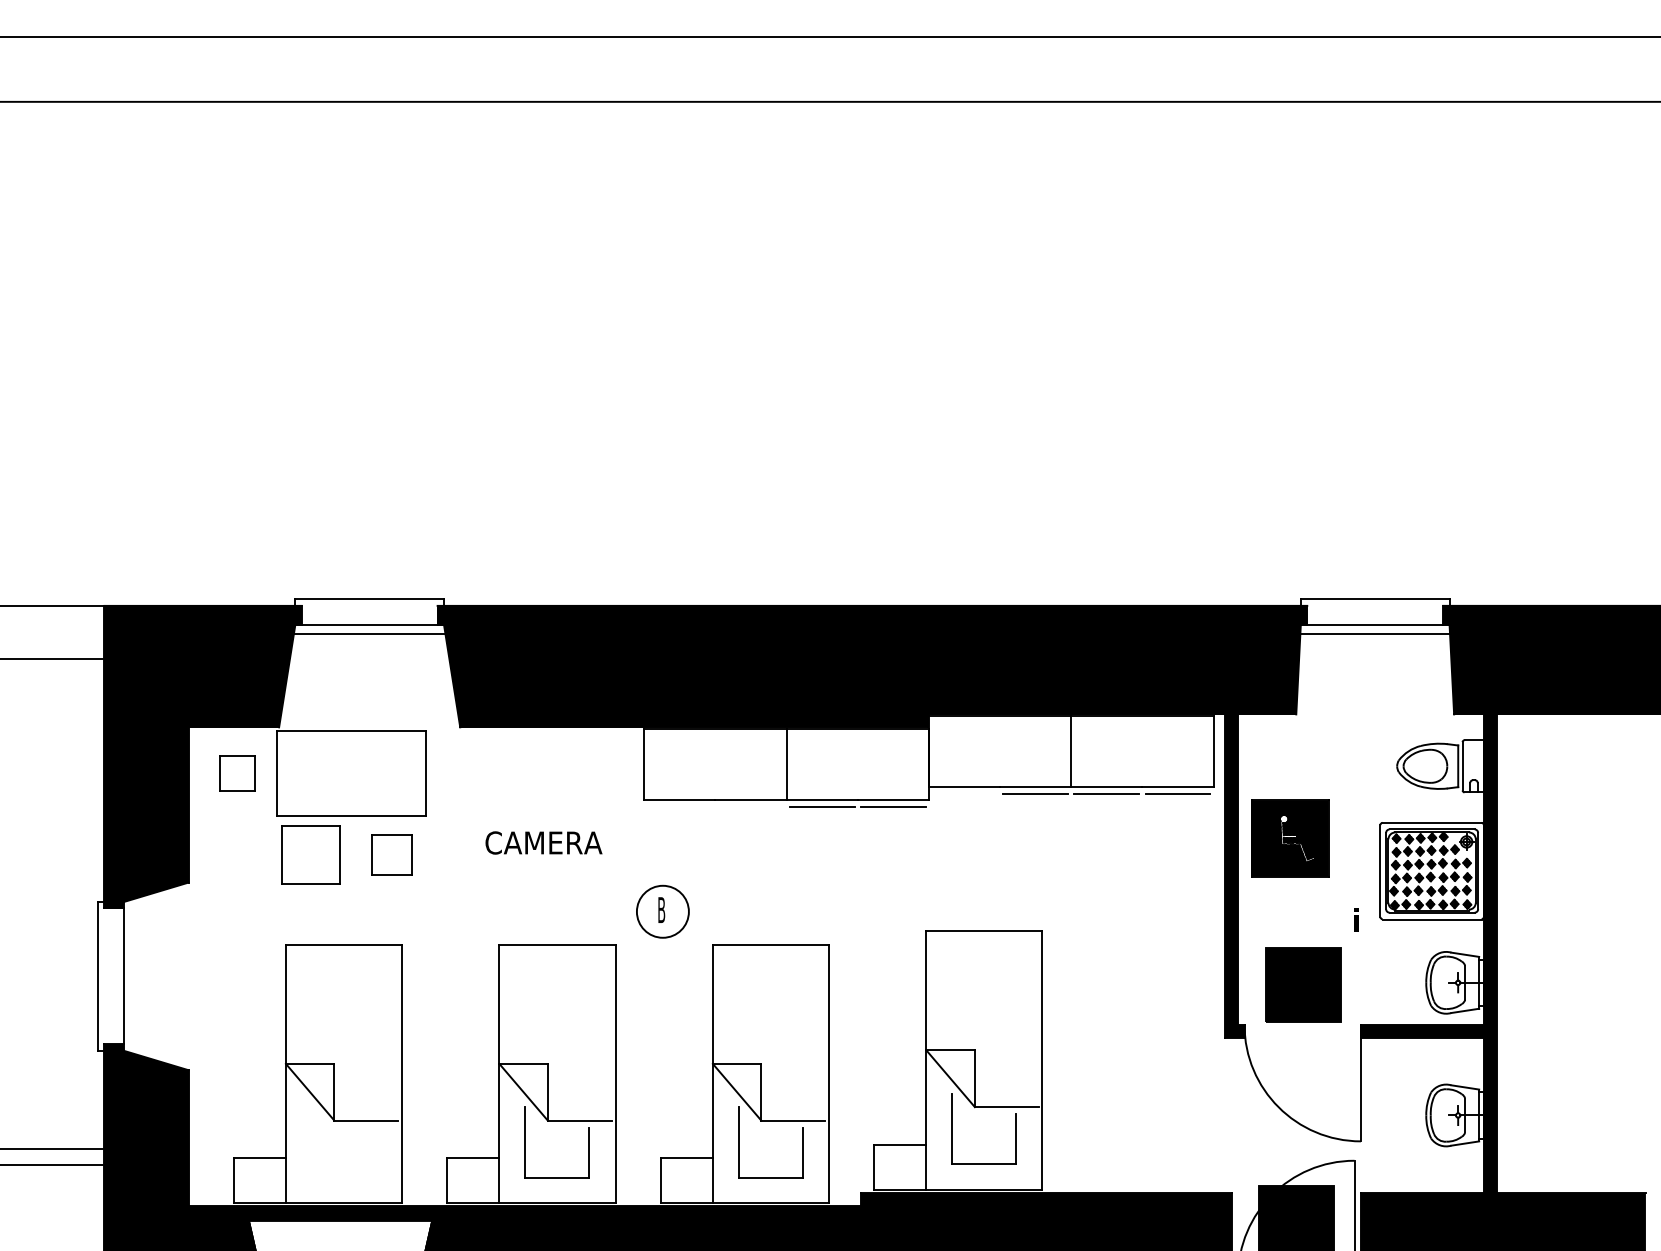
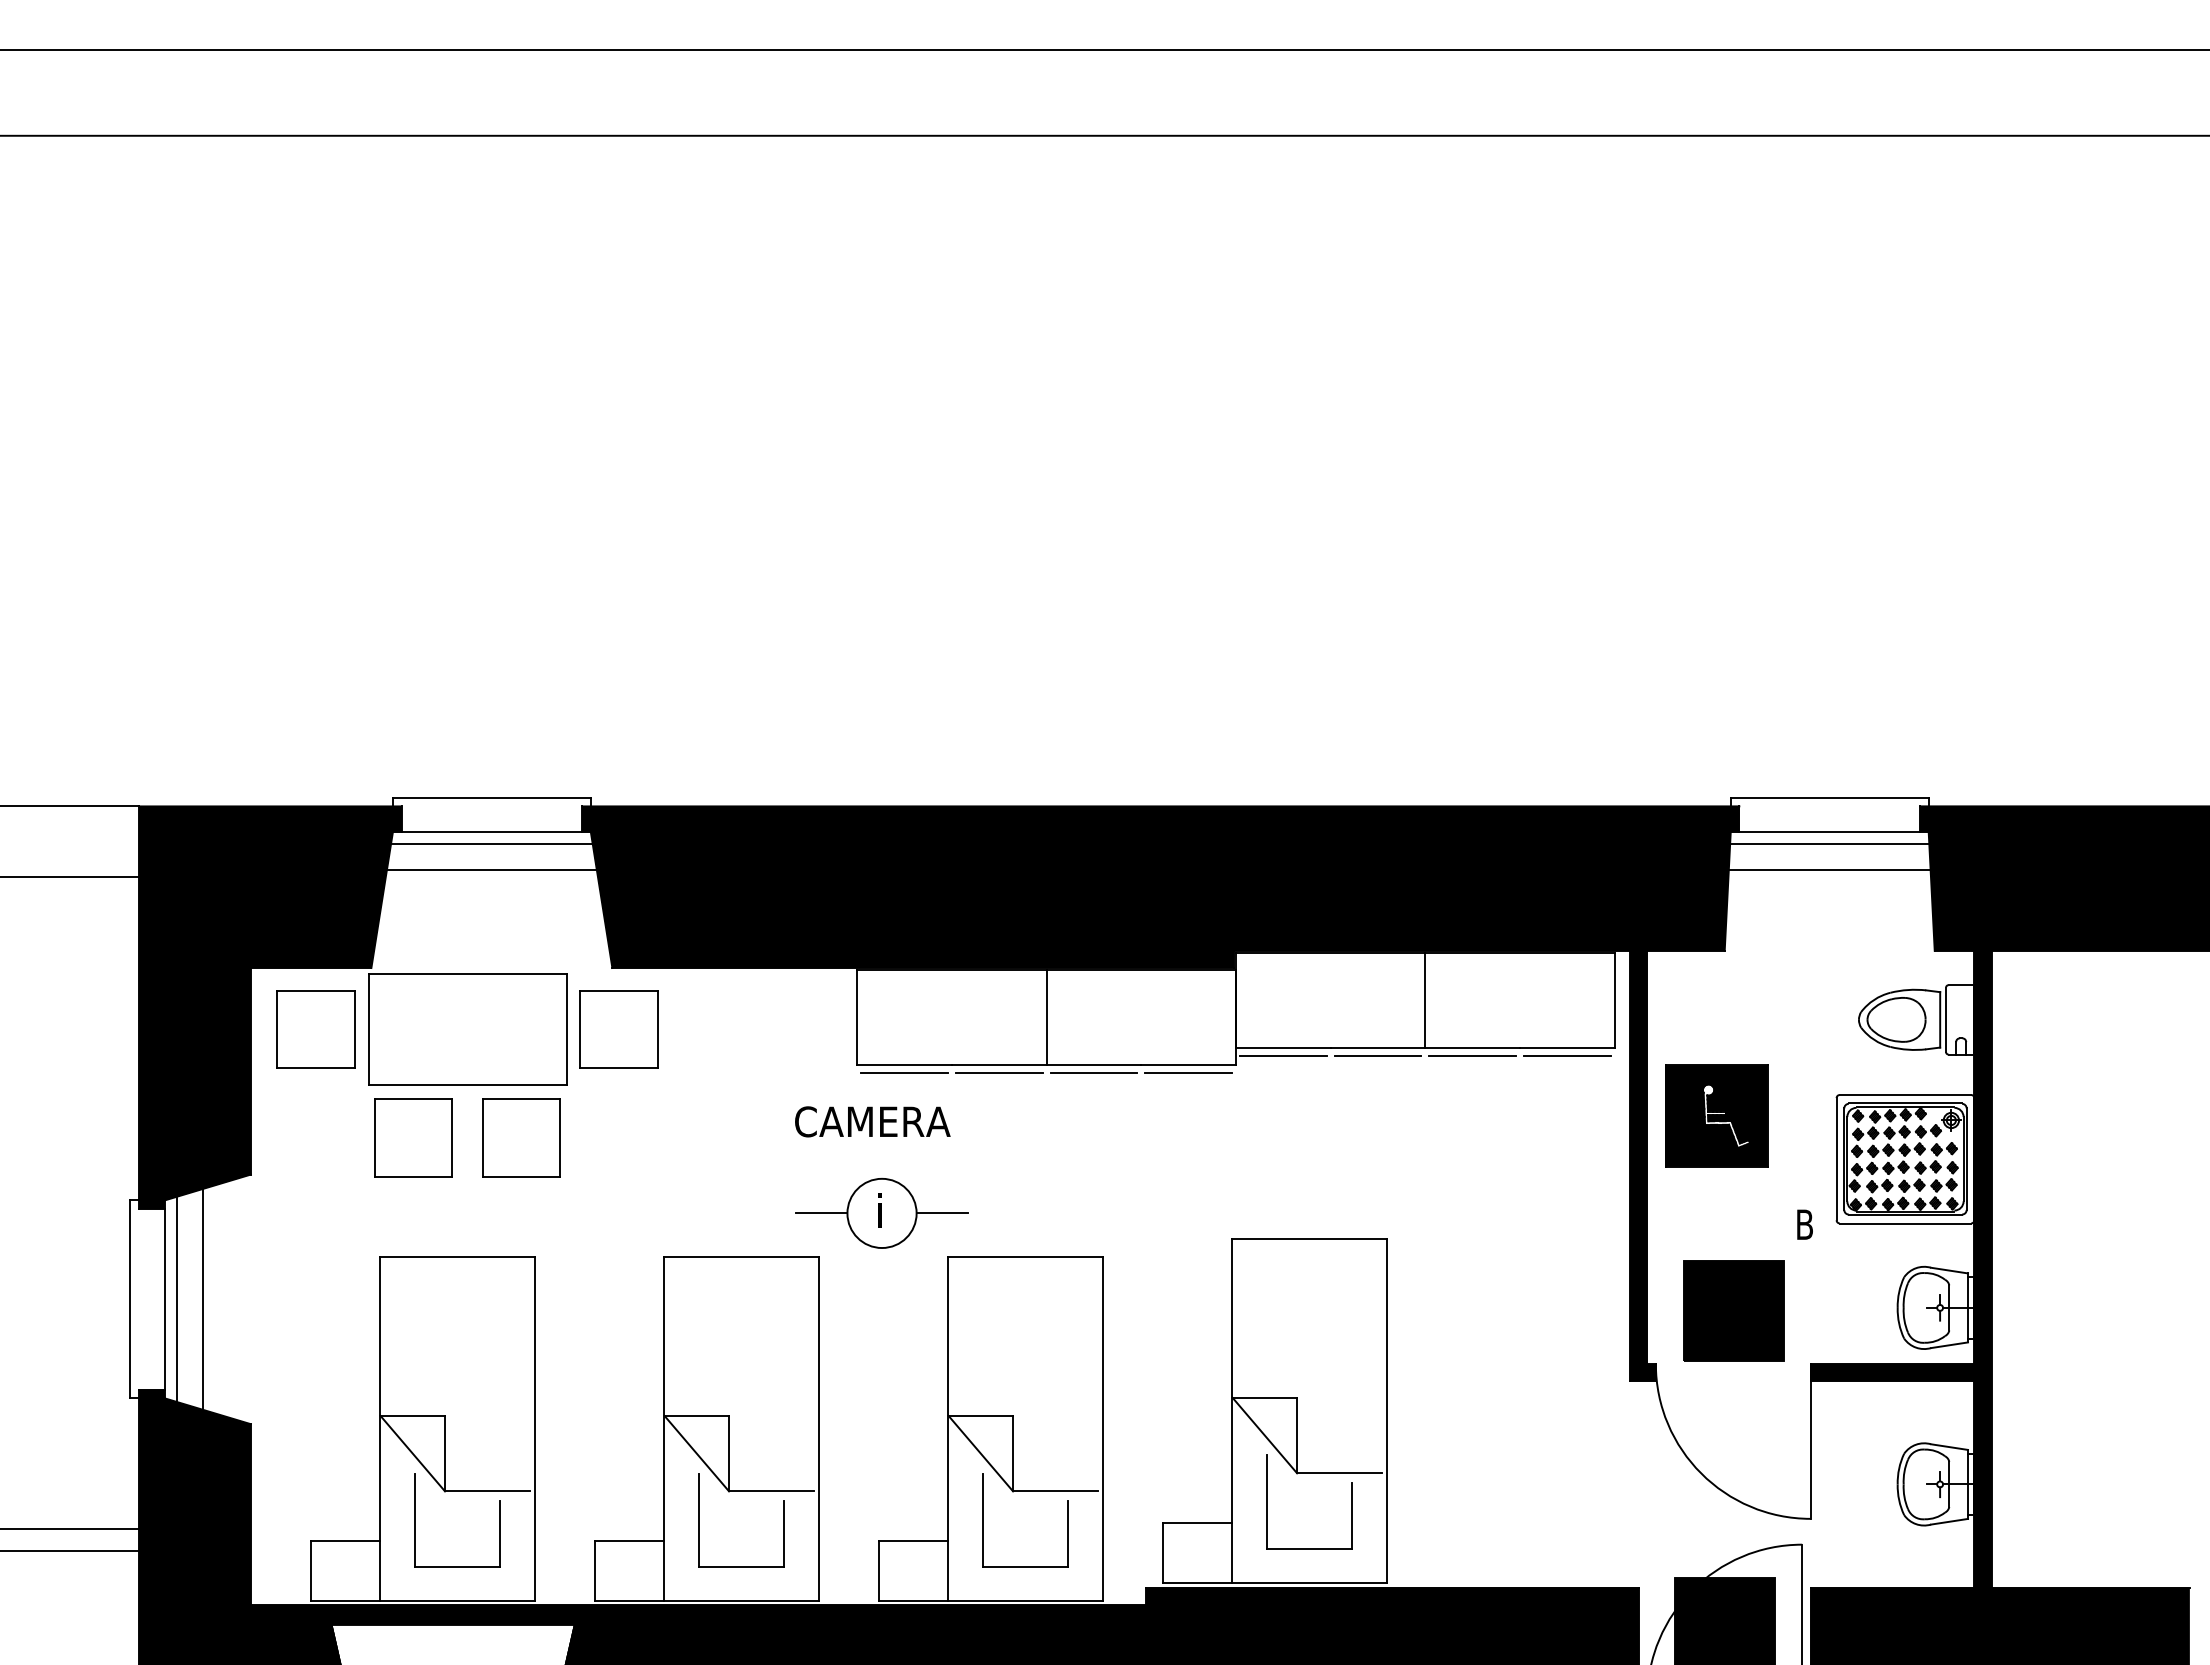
line: (369, 654) -> (491, 870), added
line: (1375, 654) -> (1829, 870), added
part: (237, 773) -> (315, 1029), size x1.67
part: (464, 773) -> (618, 1029), added
line: (964, 793) -> (1283, 1056), added
line: (679, 806) -> (904, 1073), added
line: (751, 806) -> (999, 1073), added
text: (543, 842) -> (872, 1121), moved
part: (391, 854) -> (521, 1137), size x1.43
text: (661, 909) -> (880, 1210), B -> i
line: (617, 911) -> (821, 1213), added
line: (708, 911) -> (942, 1213), added
text: (1356, 919) -> (1804, 1223), i -> B
line: (132, 975) -> (176, 1298), added
line: (152, 976) -> (202, 1299), added
part: (312, 1142) -> (415, 1520), added

